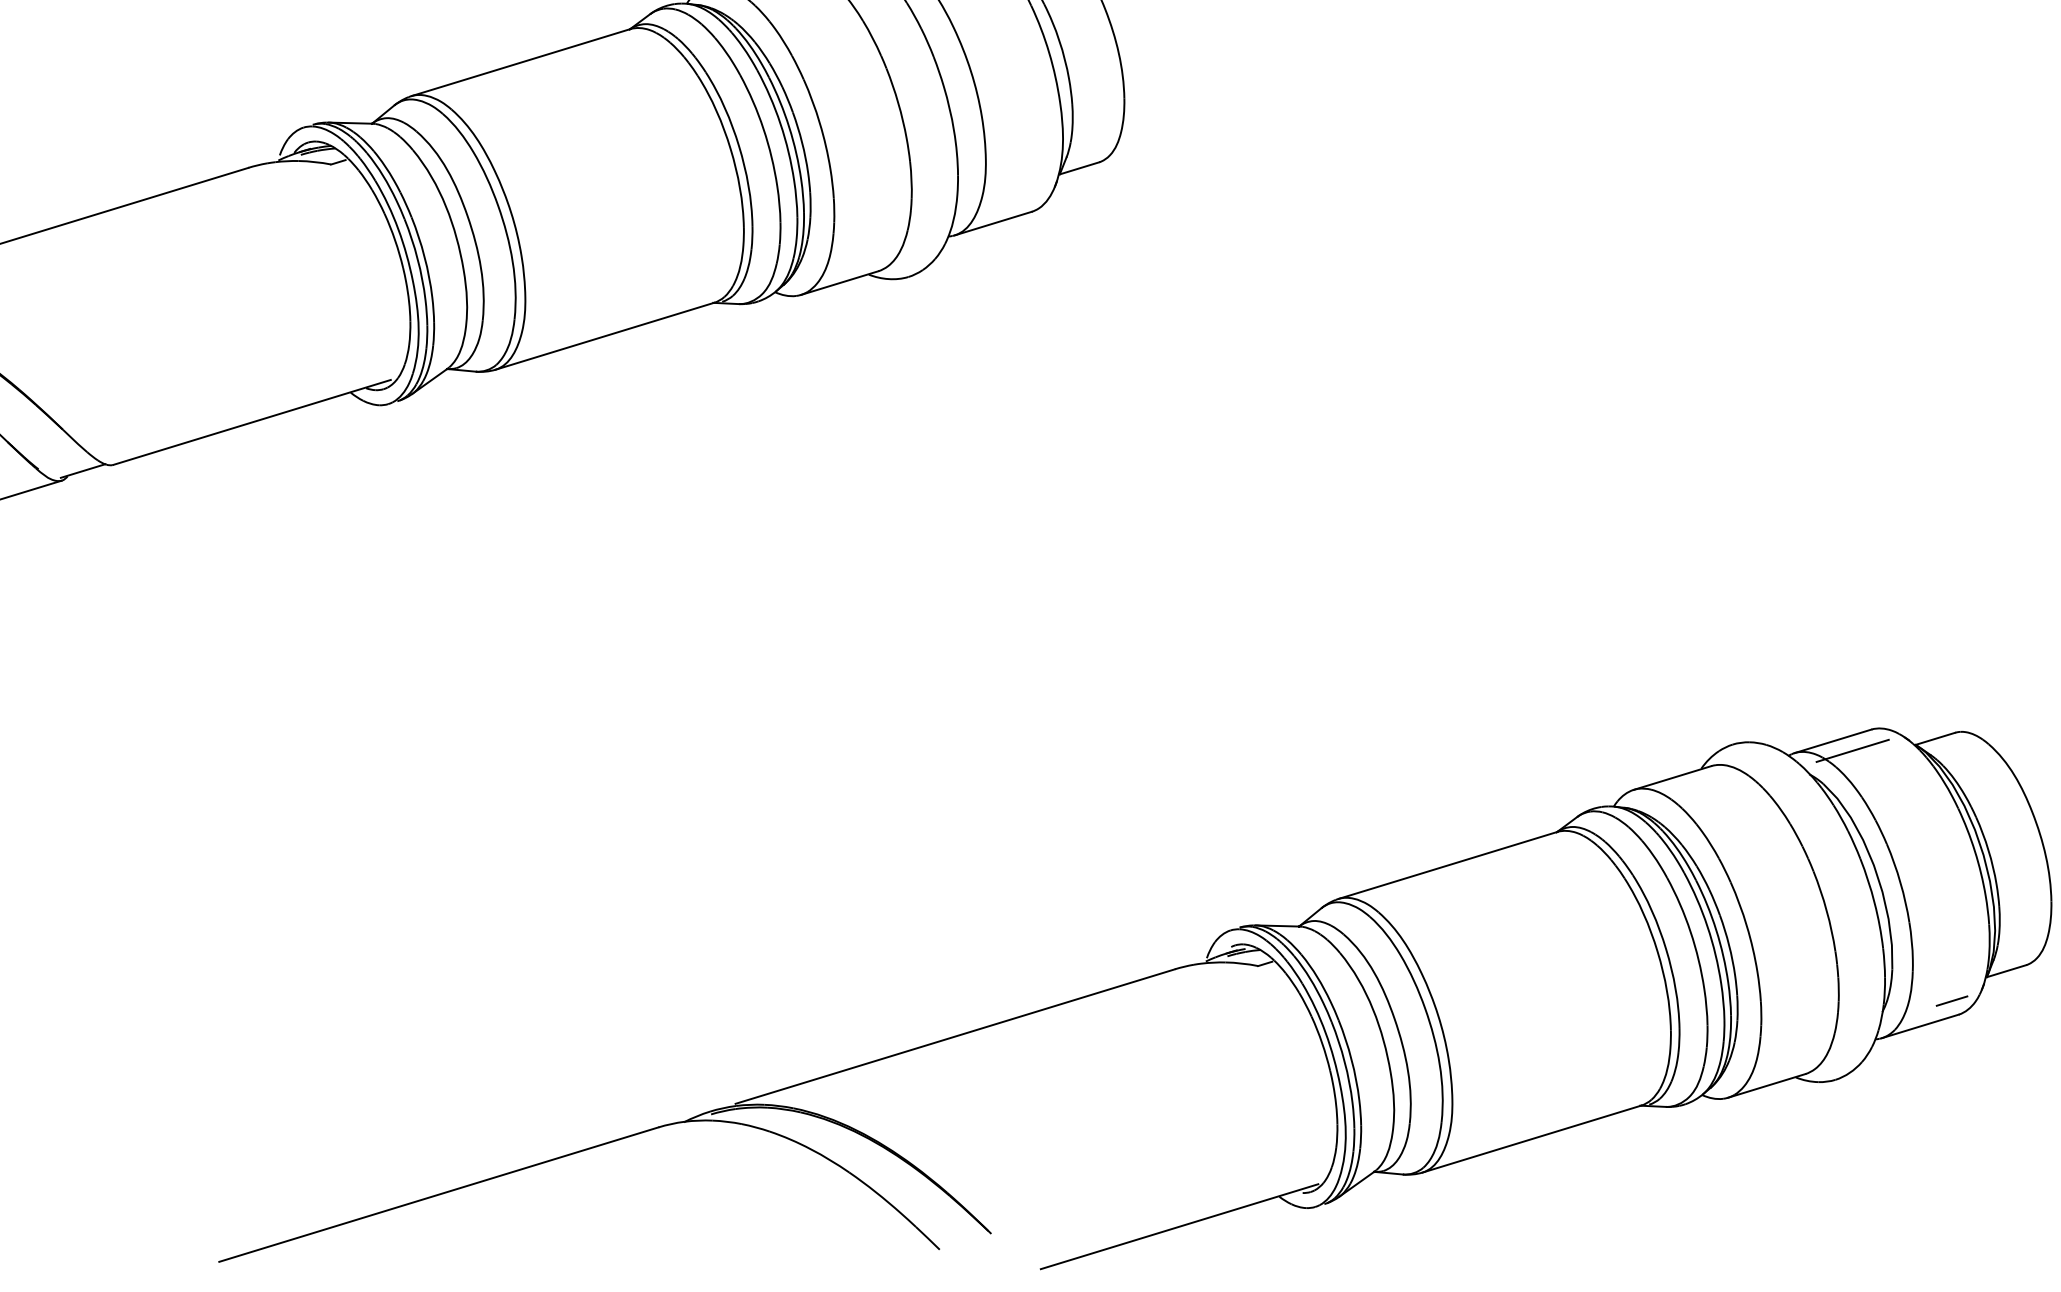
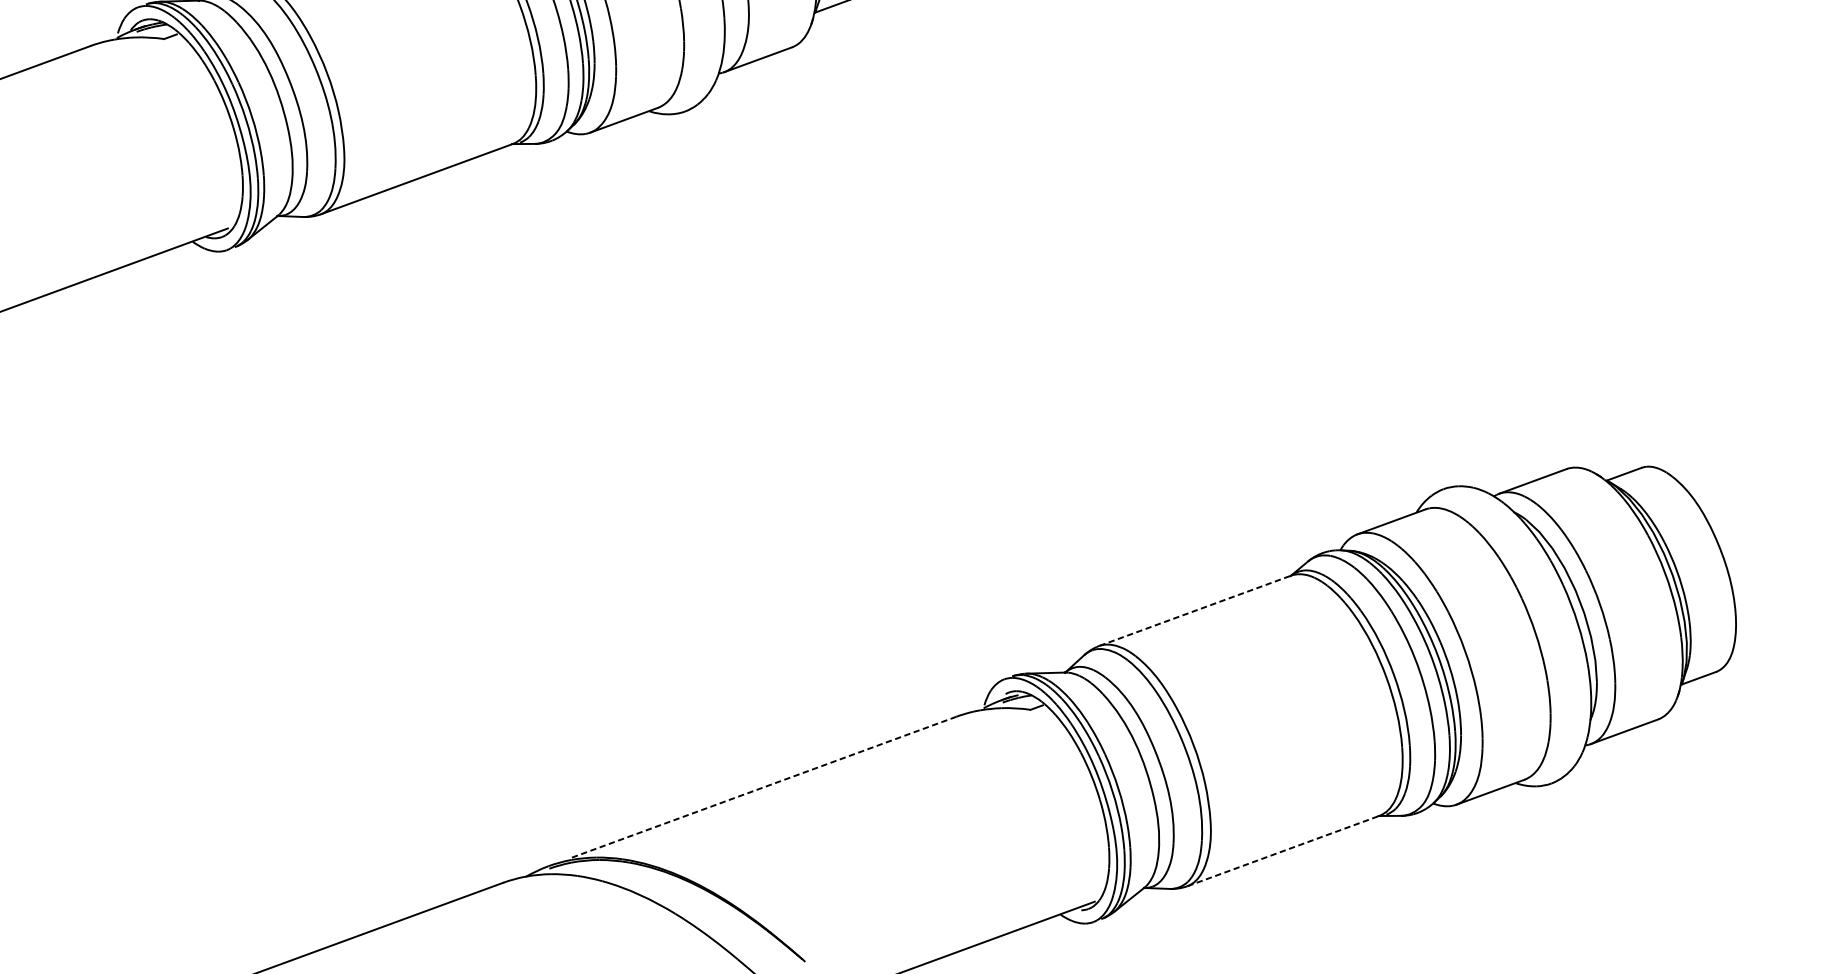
line: (1852, 750) -> (1550, 488), removed
line: (1448, 865) -> (1195, 610), solid -> dashed
line: (1951, 1000) -> (1651, 707), removed
line: (955, 1036) -> (763, 787), solid -> dashed
line: (1532, 1138) -> (1283, 850), solid -> dashed

